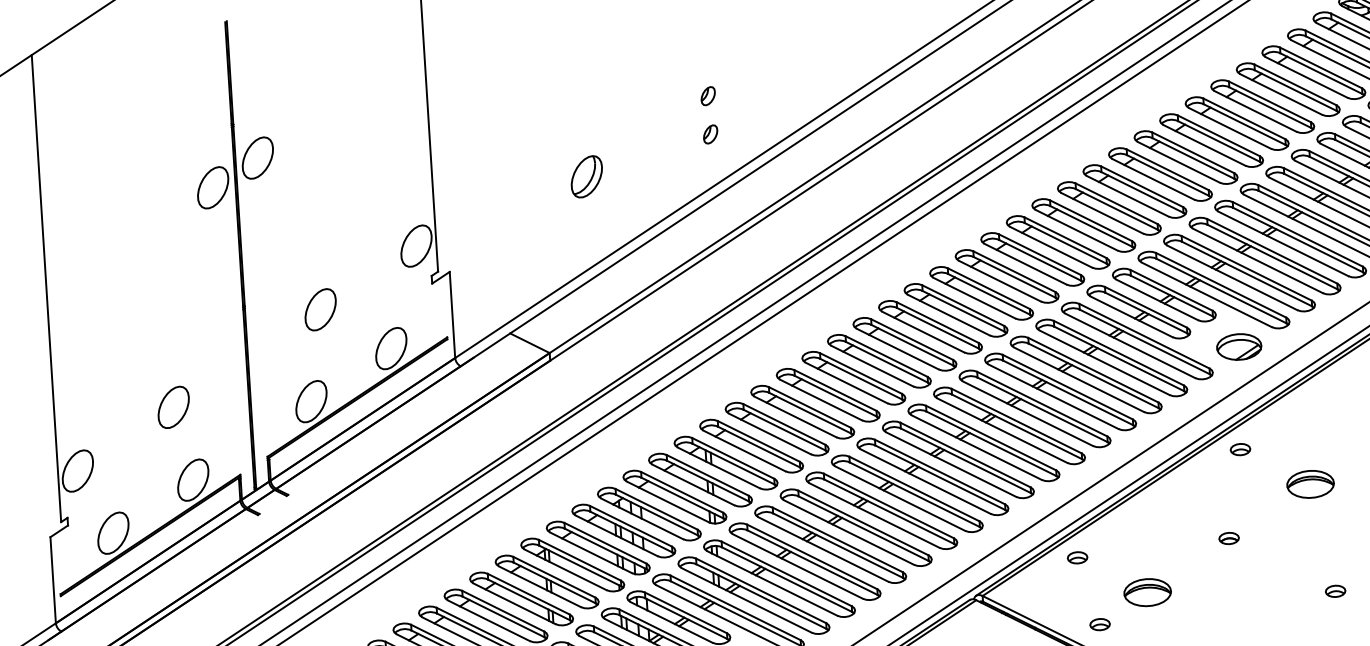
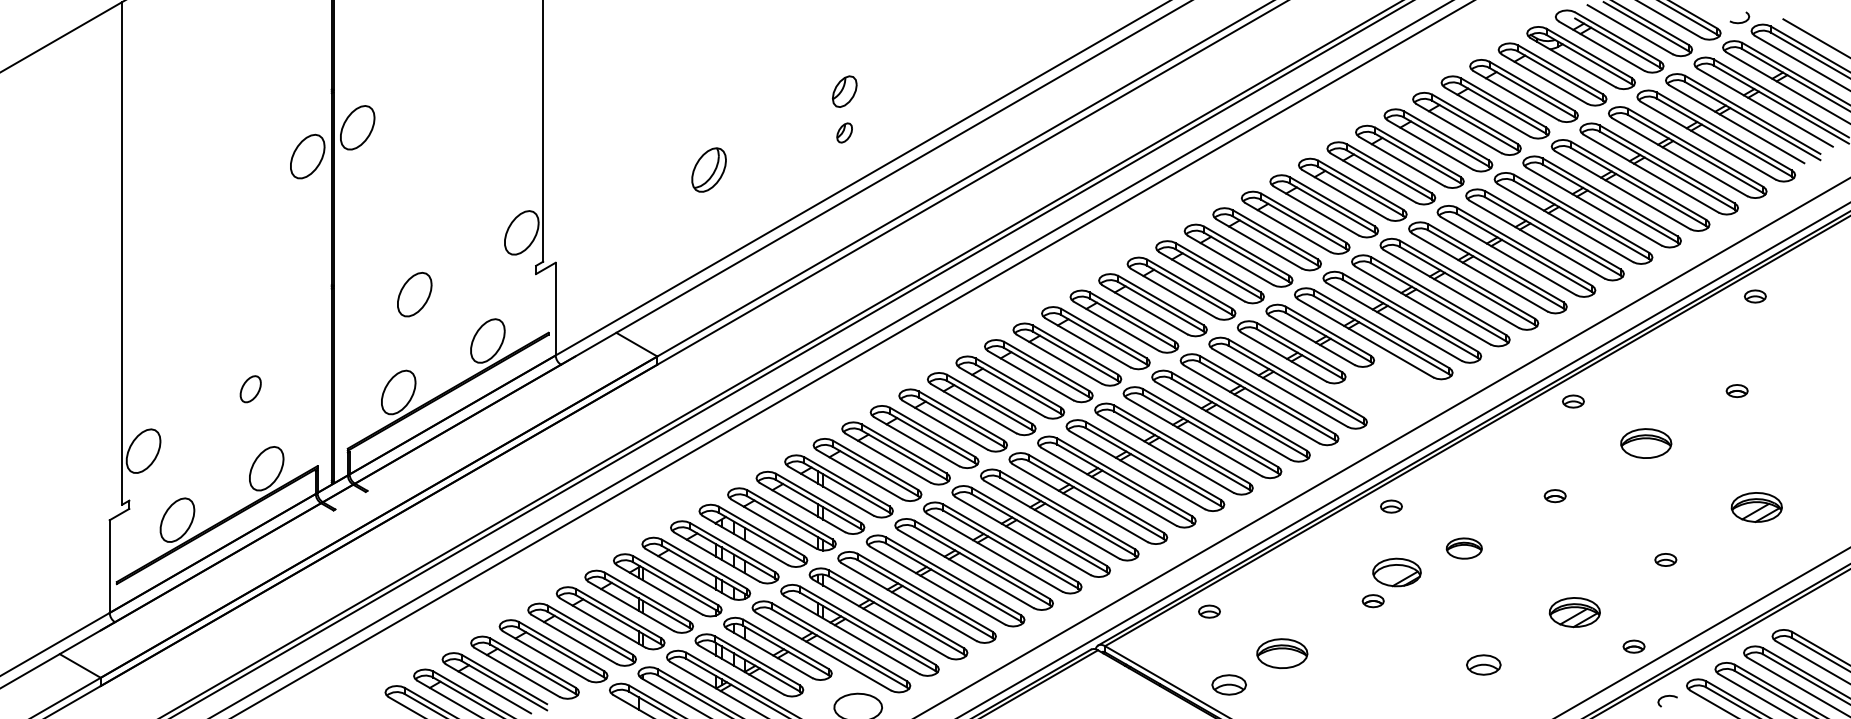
part: (708, 95) -> (844, 91), size x1.6
part: (1238, 347) -> (1396, 572), moved
part: (173, 406) -> (250, 388), size x0.6
part: (1310, 484) -> (1464, 548), size x0.7
part: (1335, 590) -> (1483, 664), size x1.6
part: (1099, 624) -> (1228, 684), size x1.6

